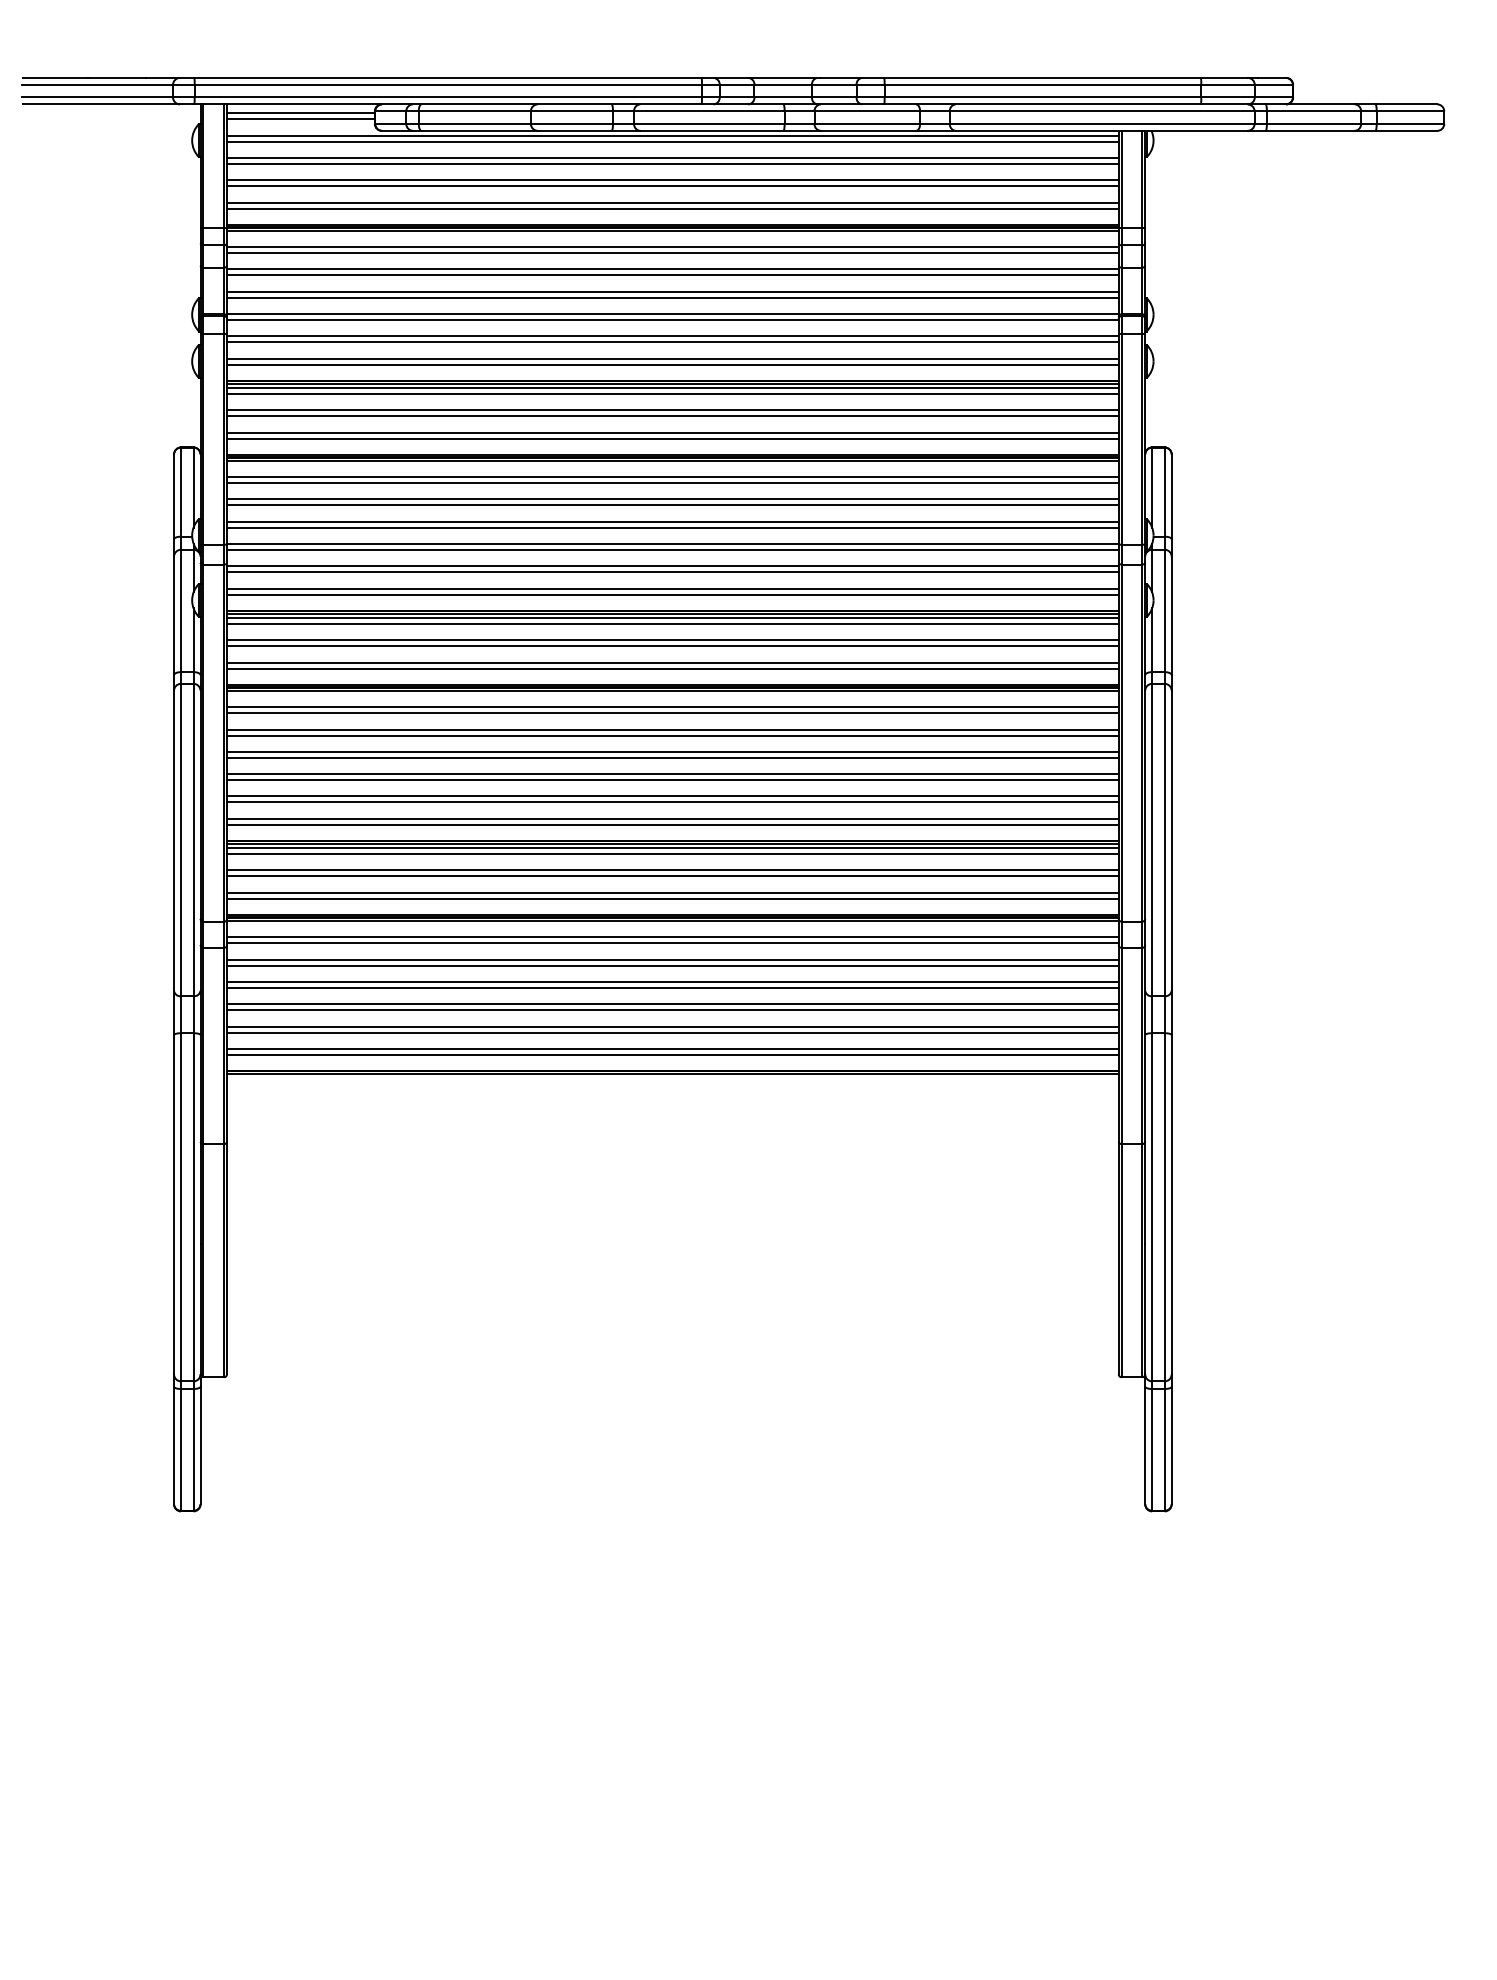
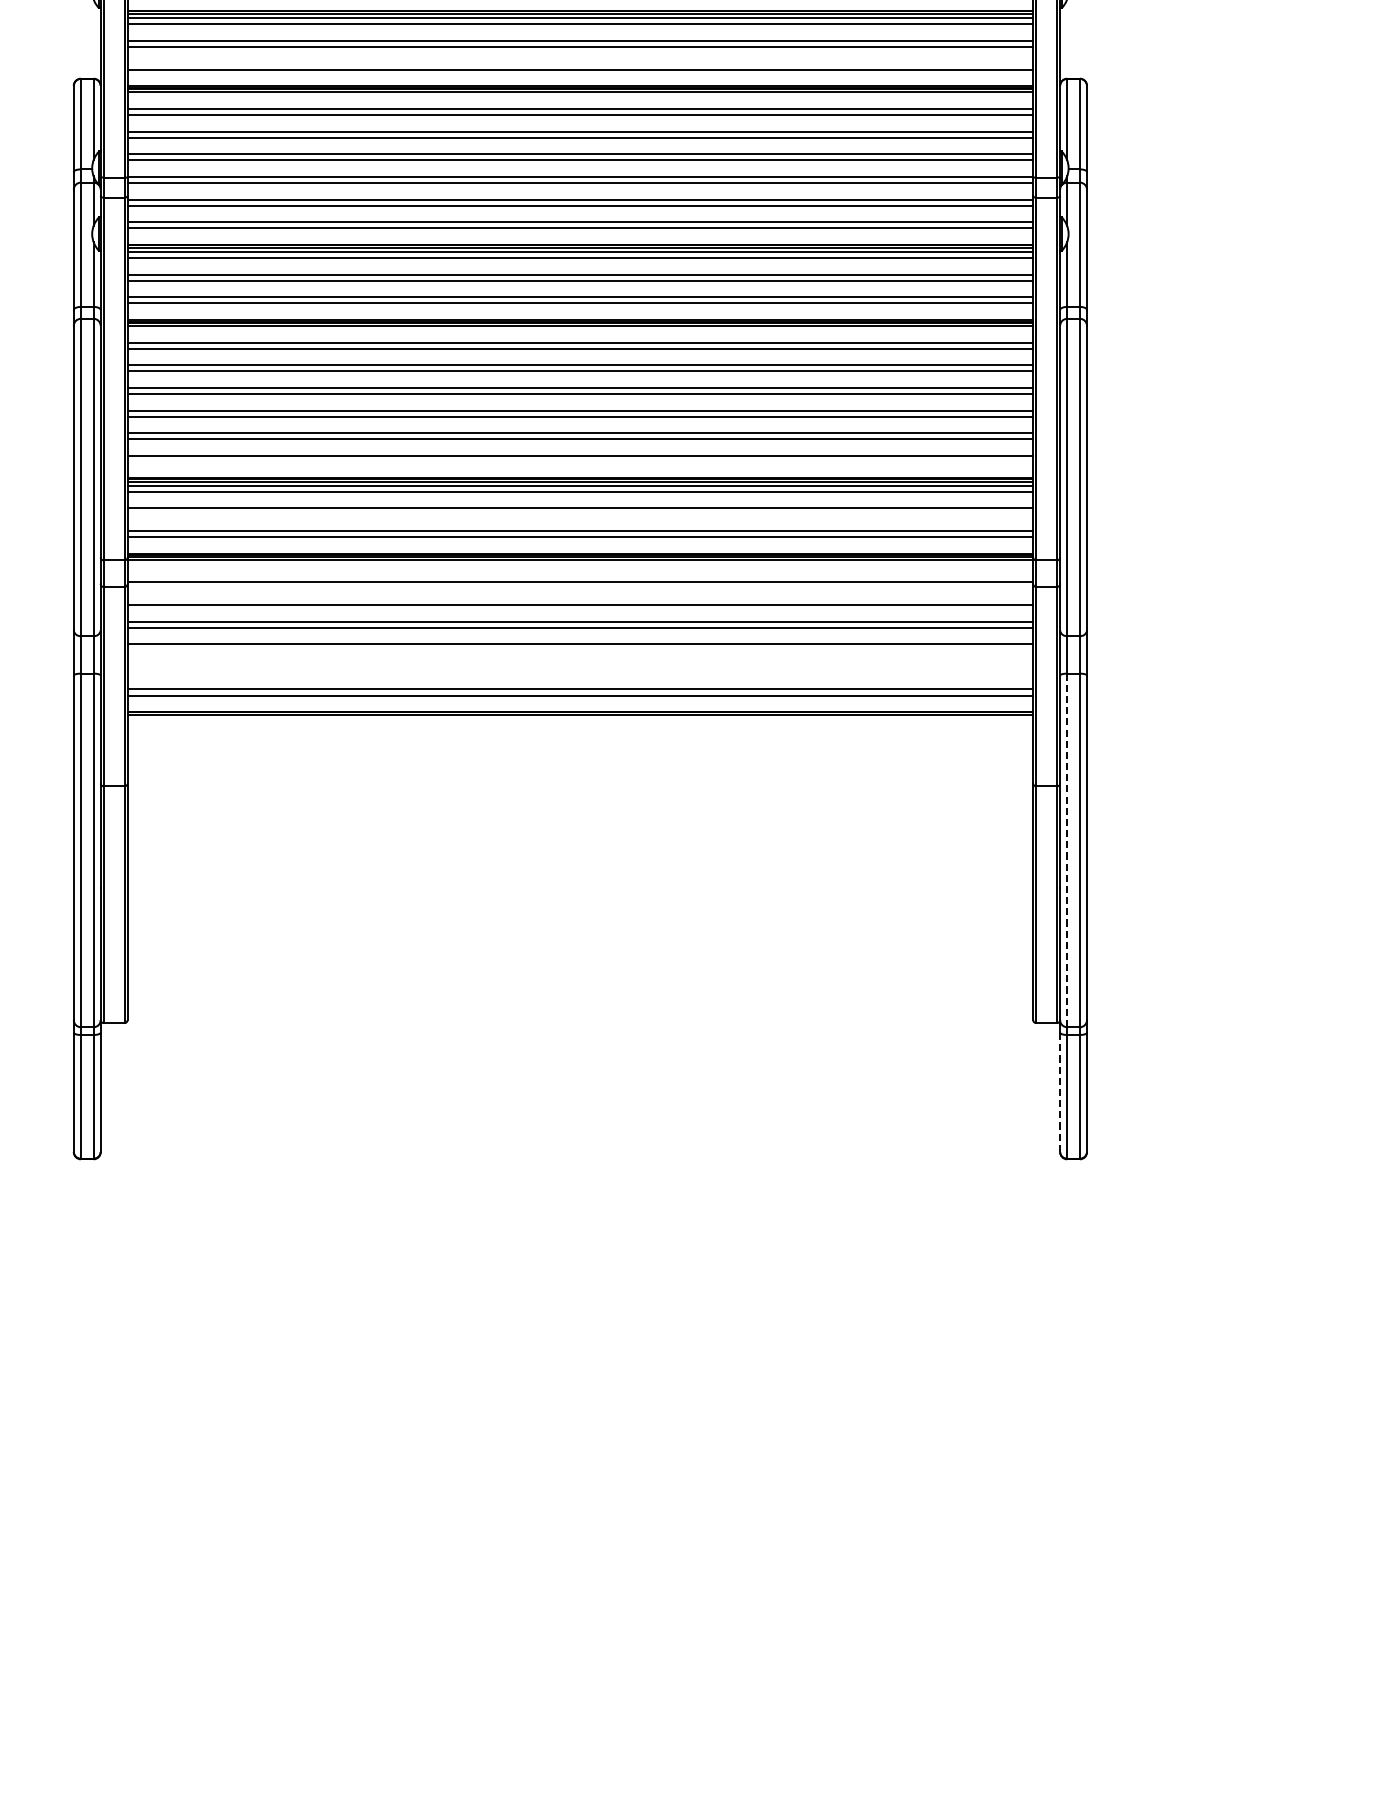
line: (672, 432) -> (580, 63), removed
line: (672, 824) -> (580, 461), removed
line: (672, 876) -> (580, 514), removed
line: (672, 937) -> (580, 576), removed
line: (672, 959) -> (580, 598), removed
line: (672, 1010) -> (580, 650), removed
line: (672, 1026) -> (580, 666), removed
line: (672, 1032) -> (580, 672), removed
line: (1152, 1207) -> (1067, 850), solid -> dashed
line: (1145, 1445) -> (1060, 1092), solid -> dashed

